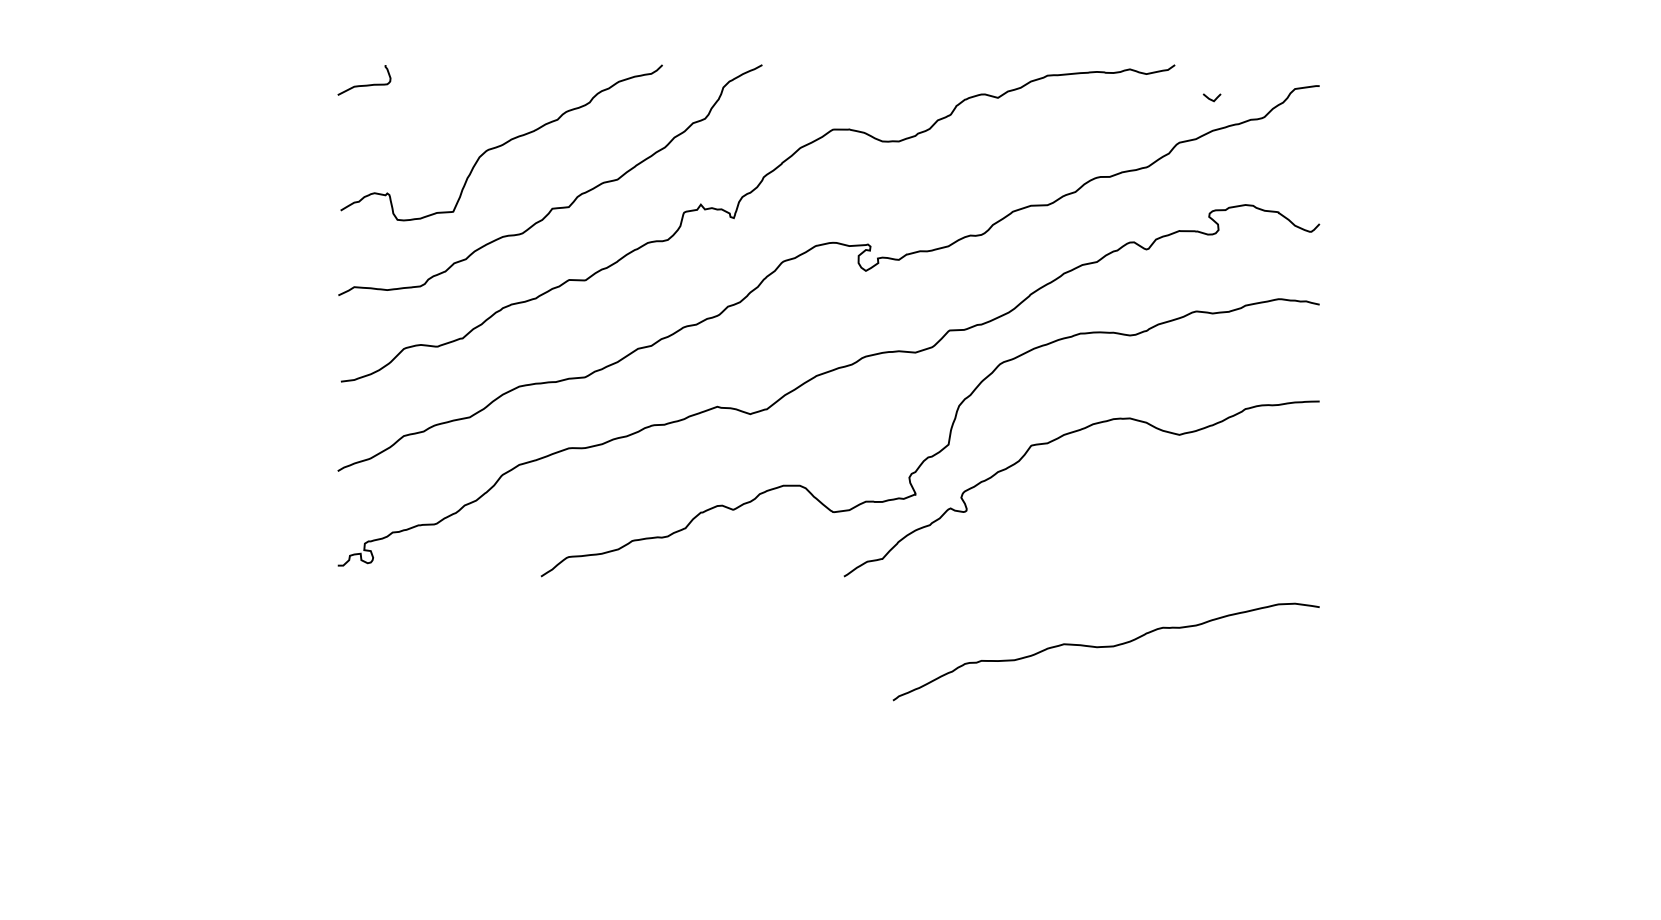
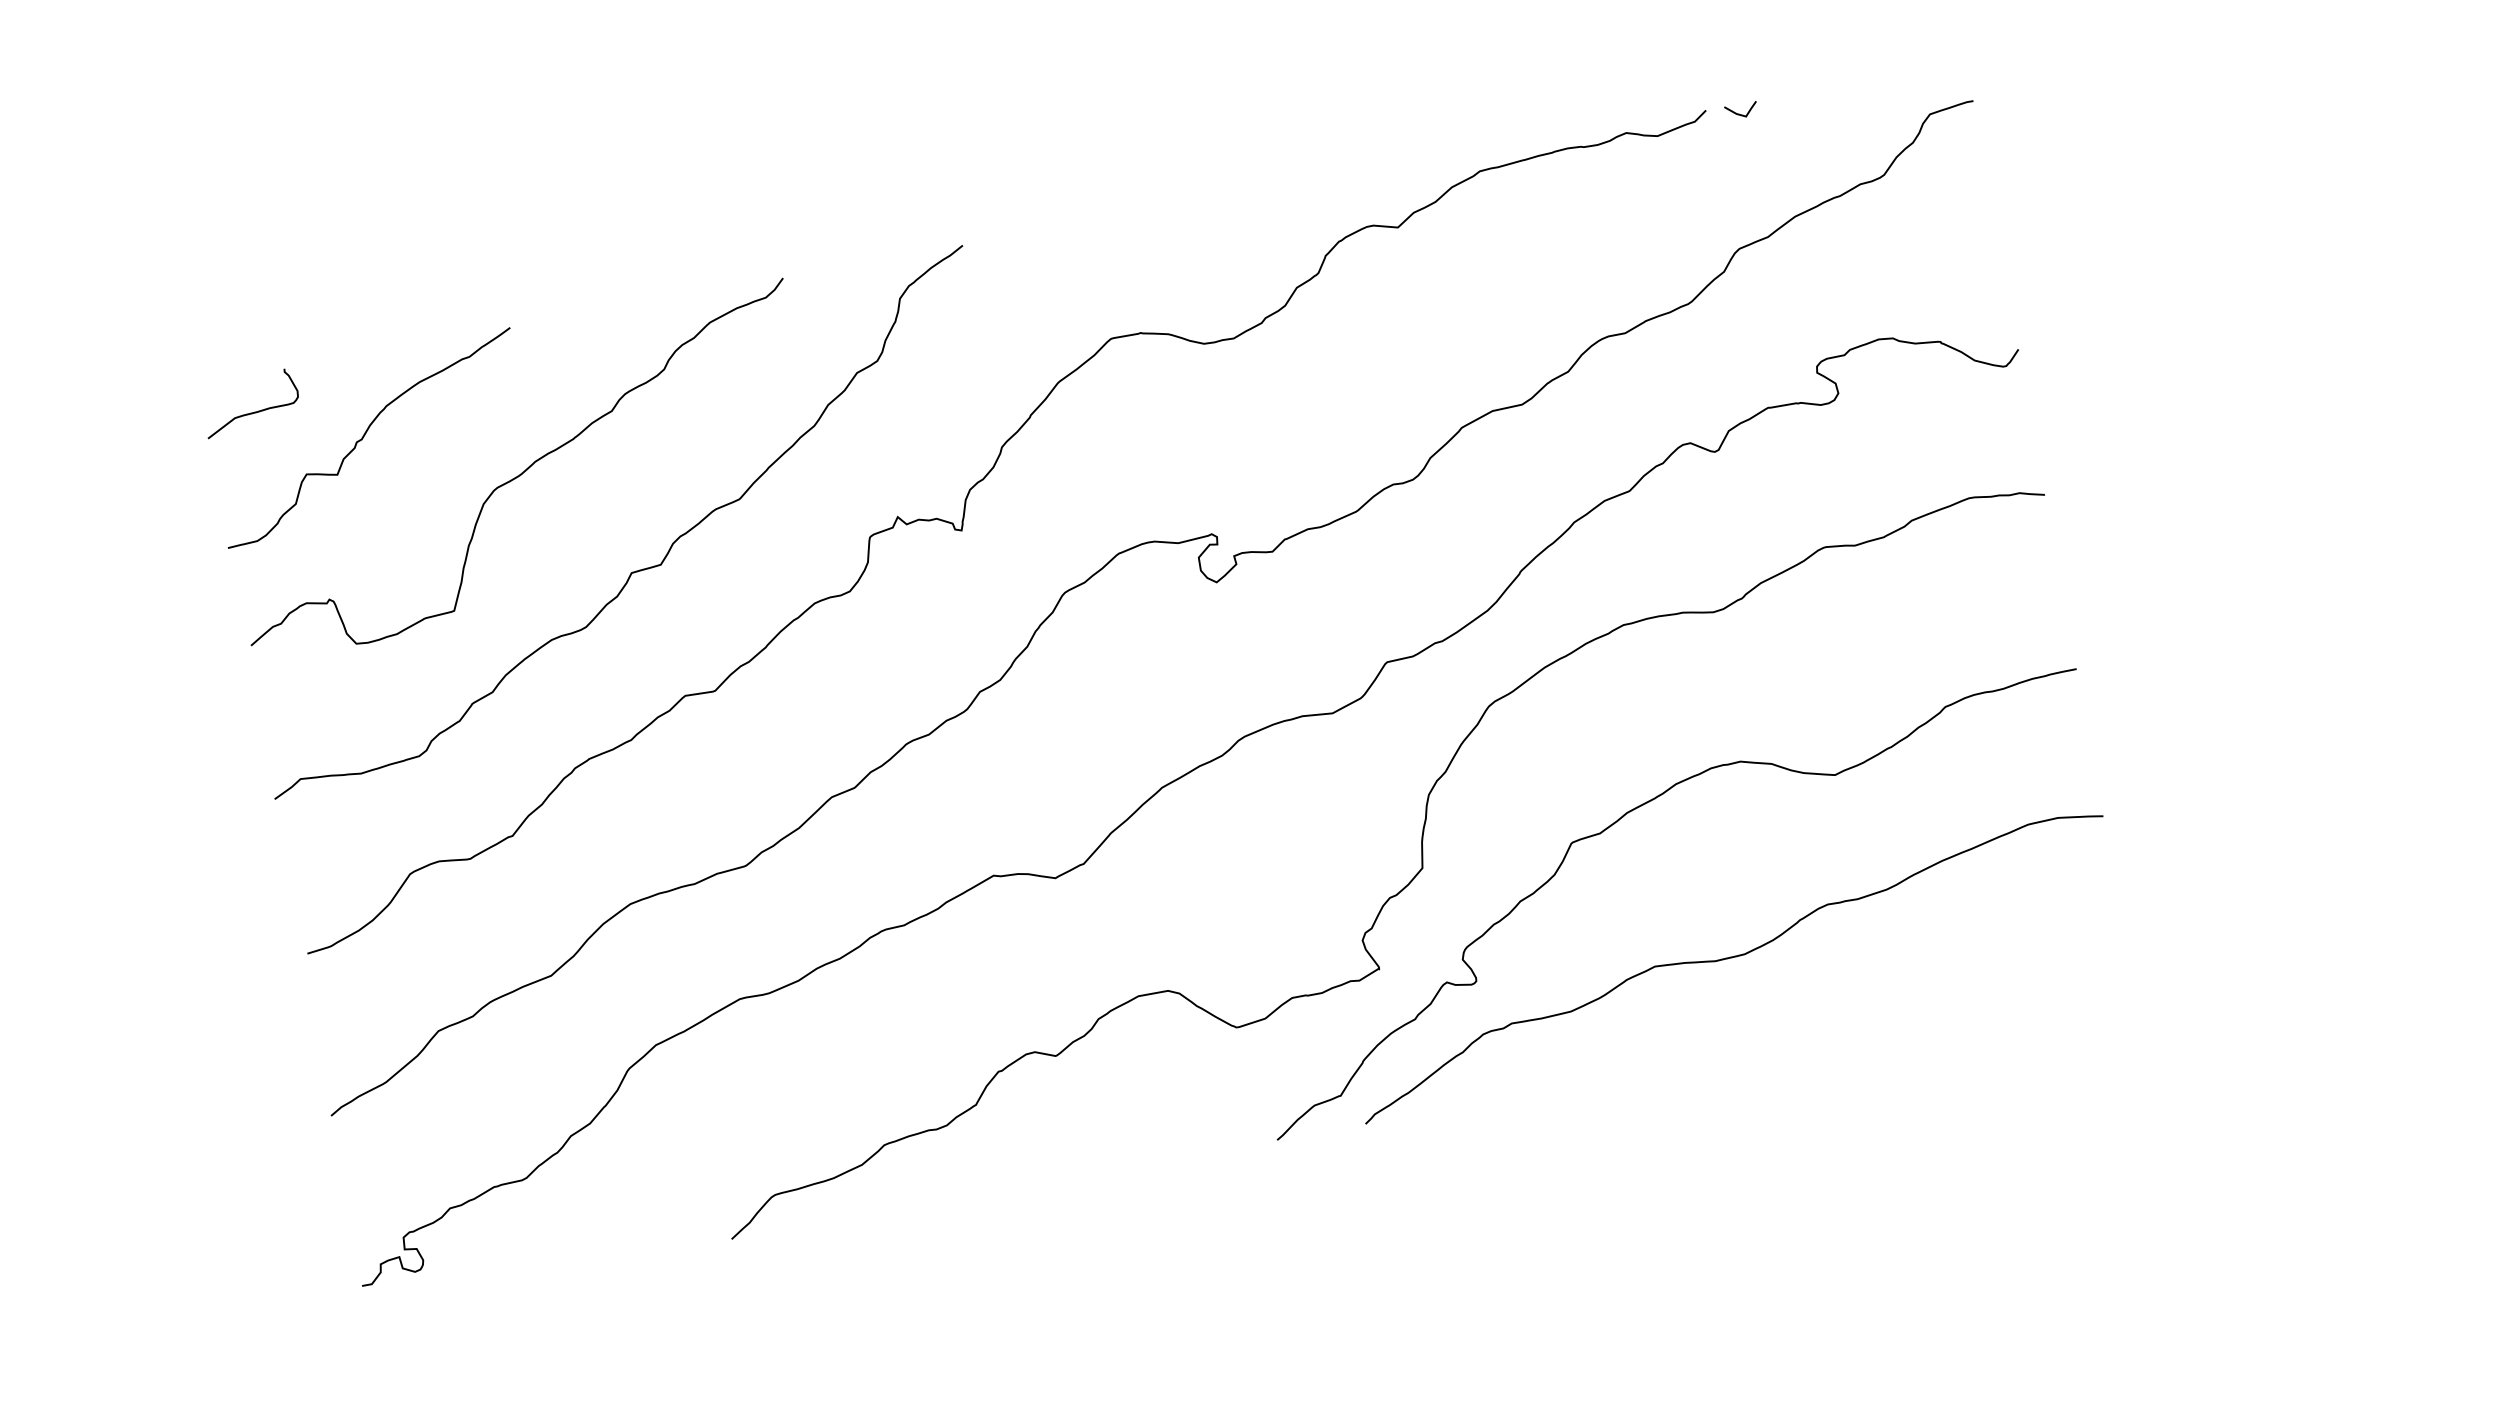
line: (1210, 98) -> (1738, 112), moved
curve: (423, 108) -> (366, 434), added
curve: (1105, 647) -> (1730, 958), moved

